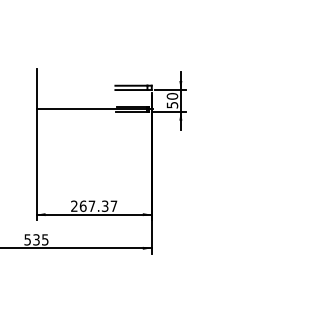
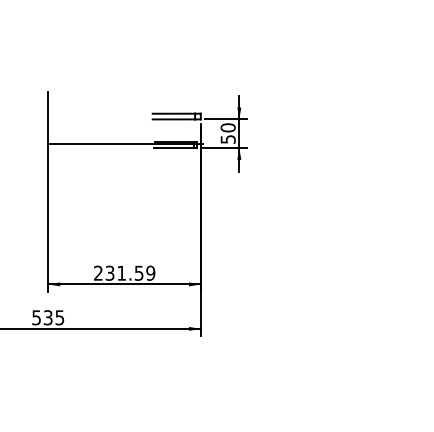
text: (98, 205) -> (130, 272), 267.37 -> 231.59

